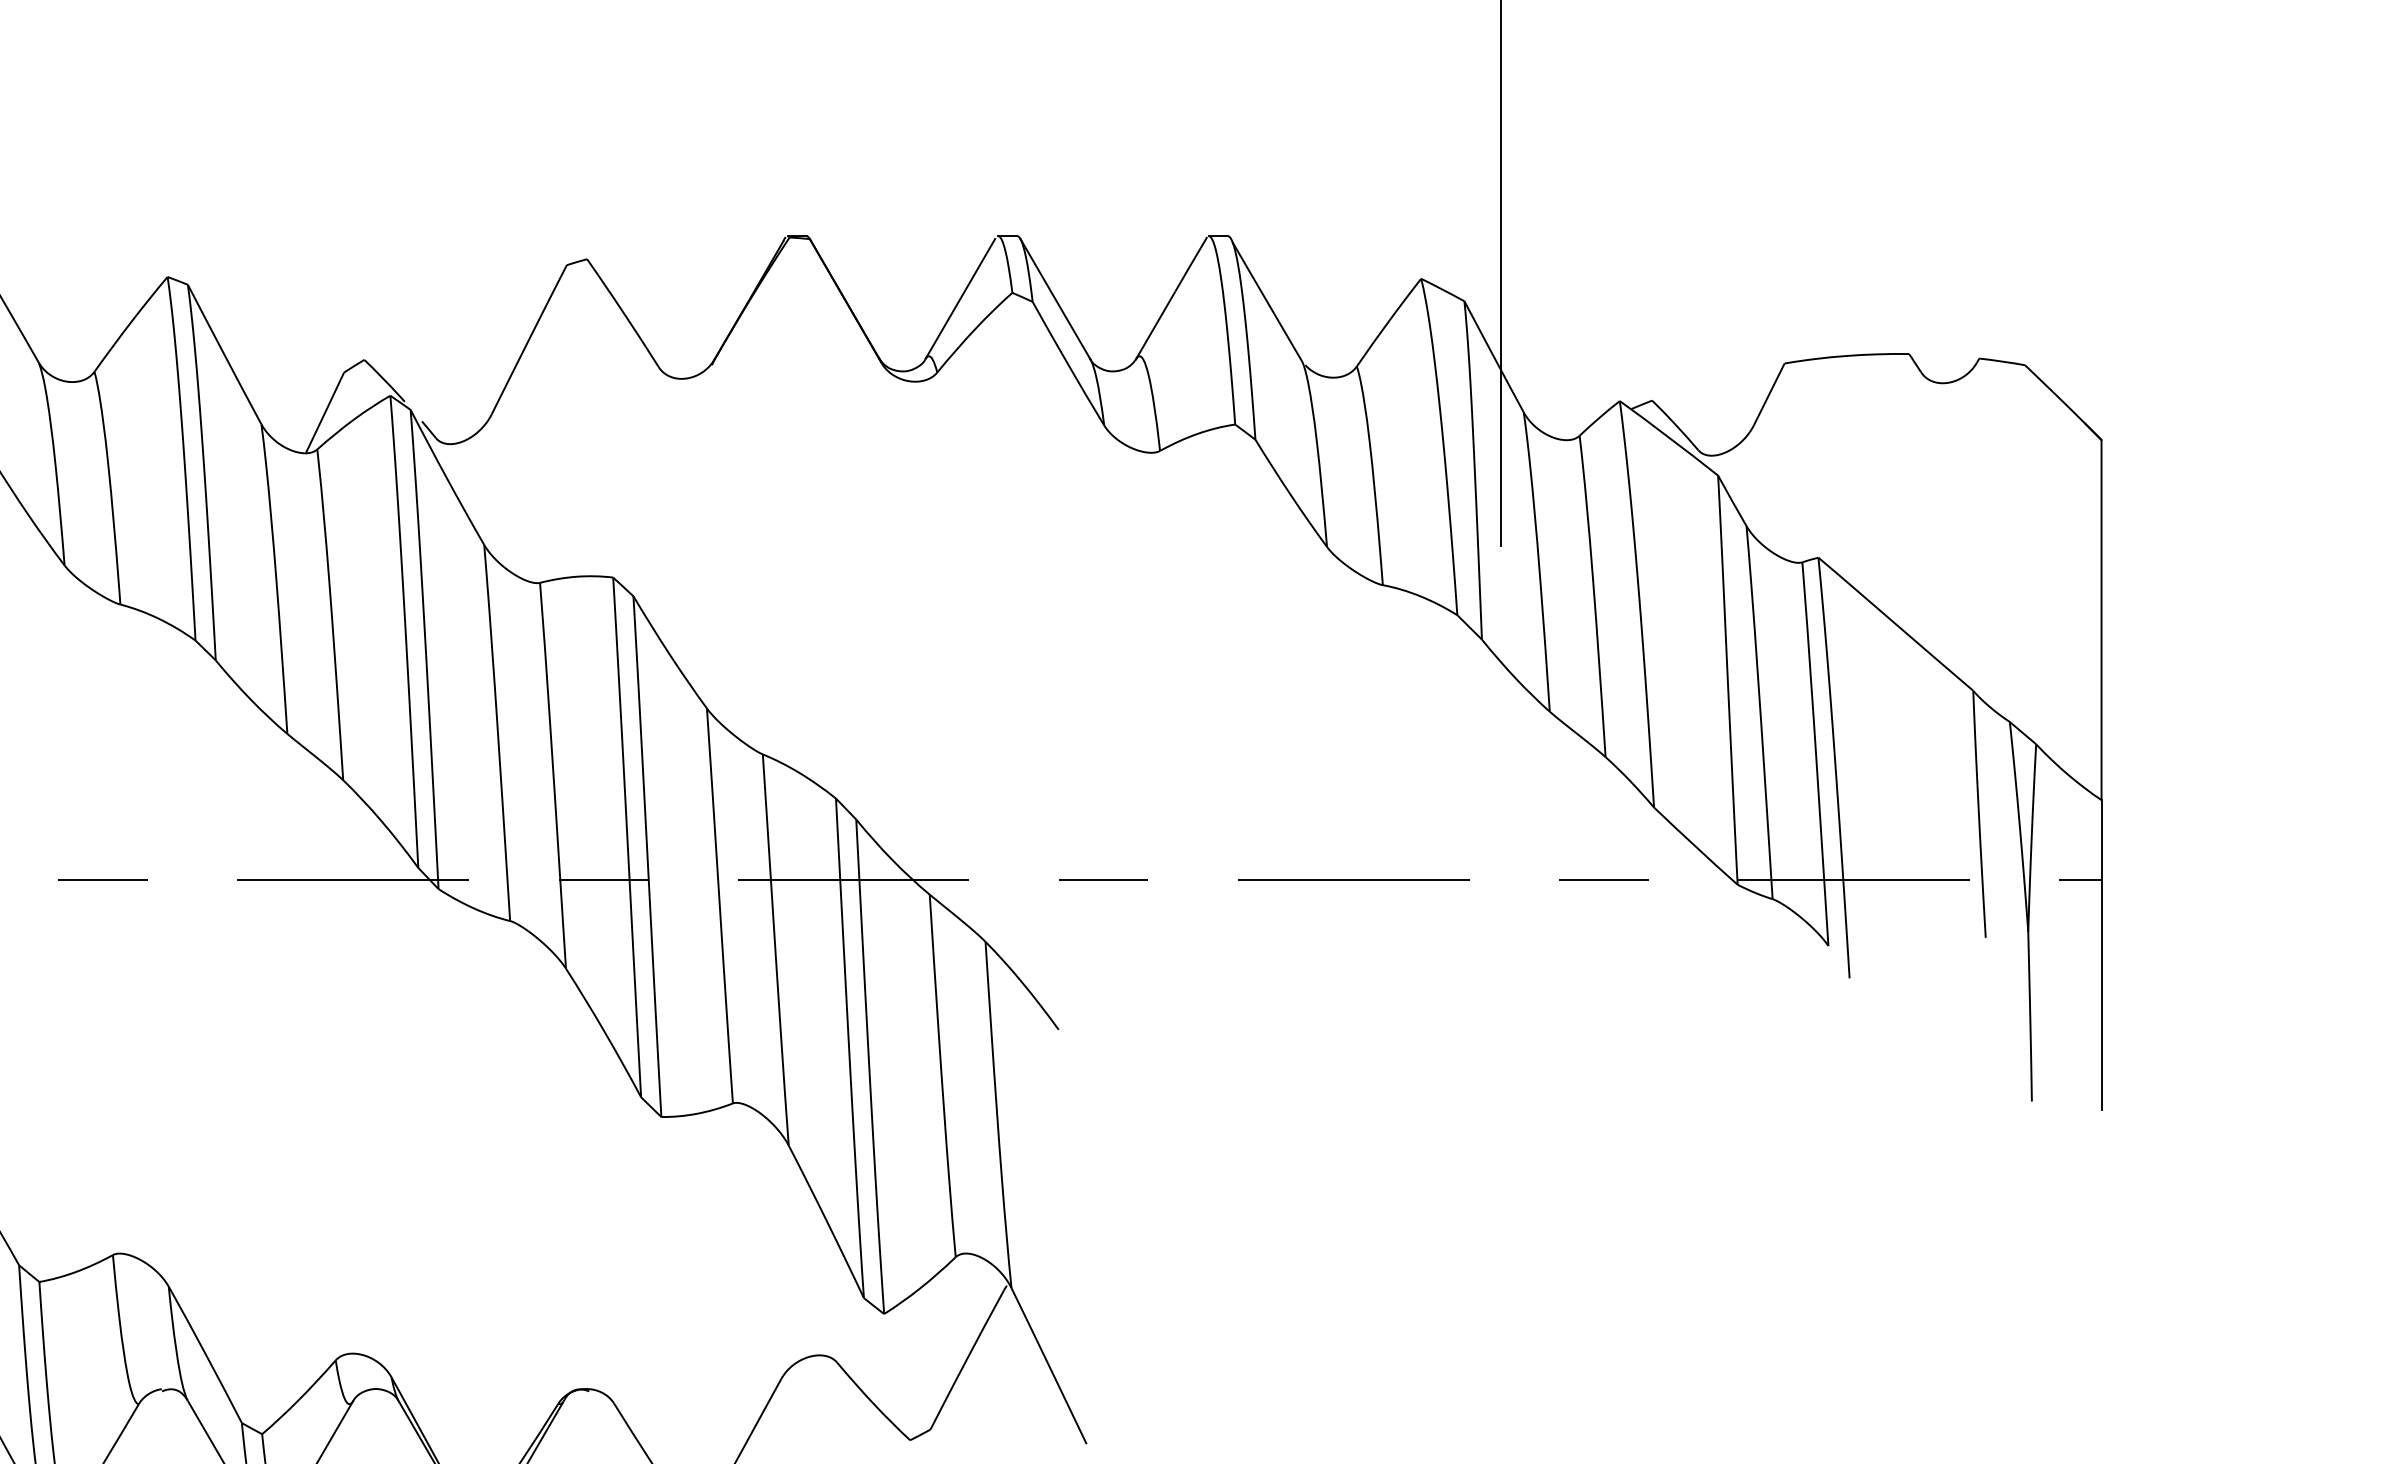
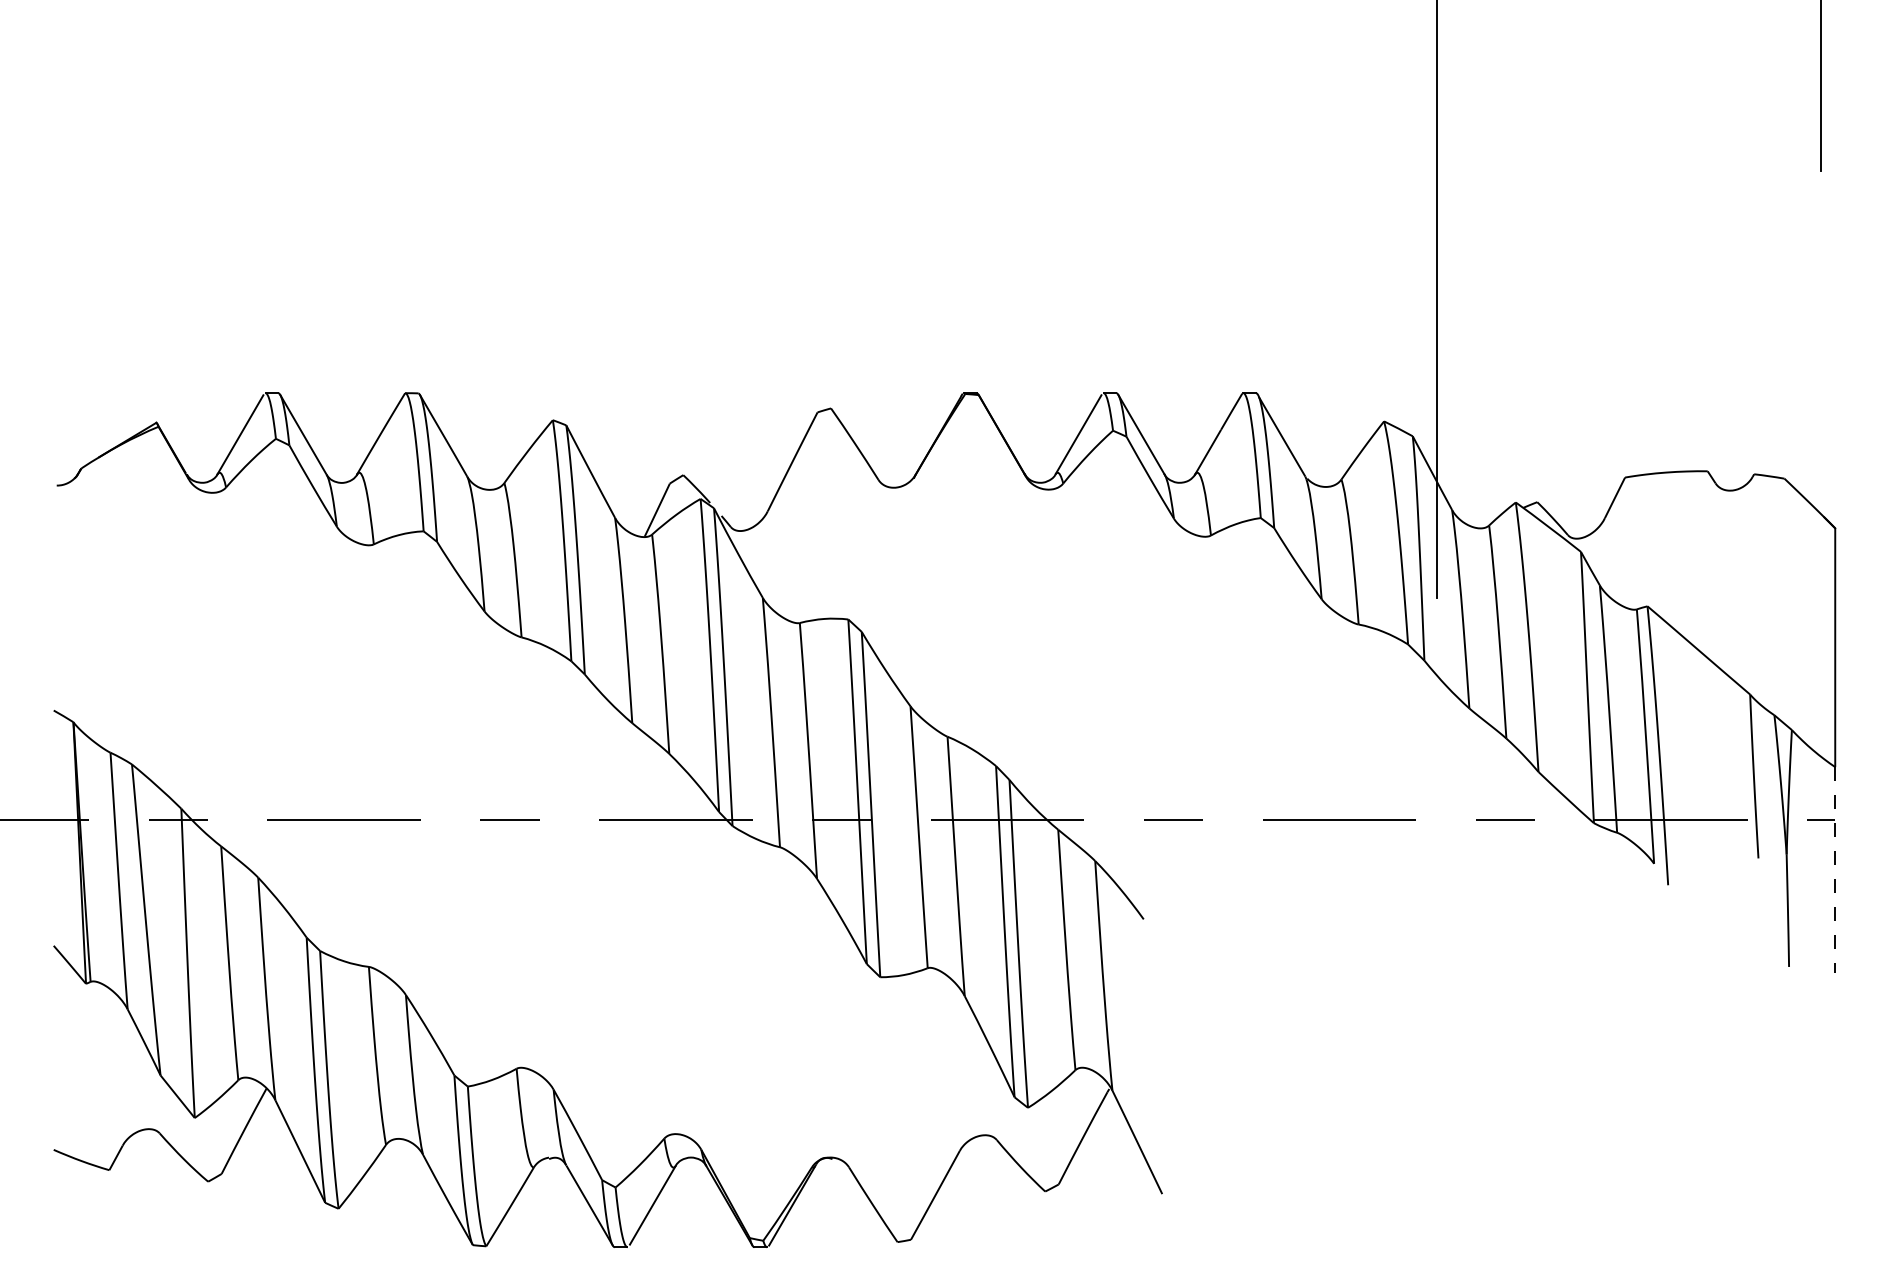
line: (2101, 954) -> (1835, 869), solid -> dashed

